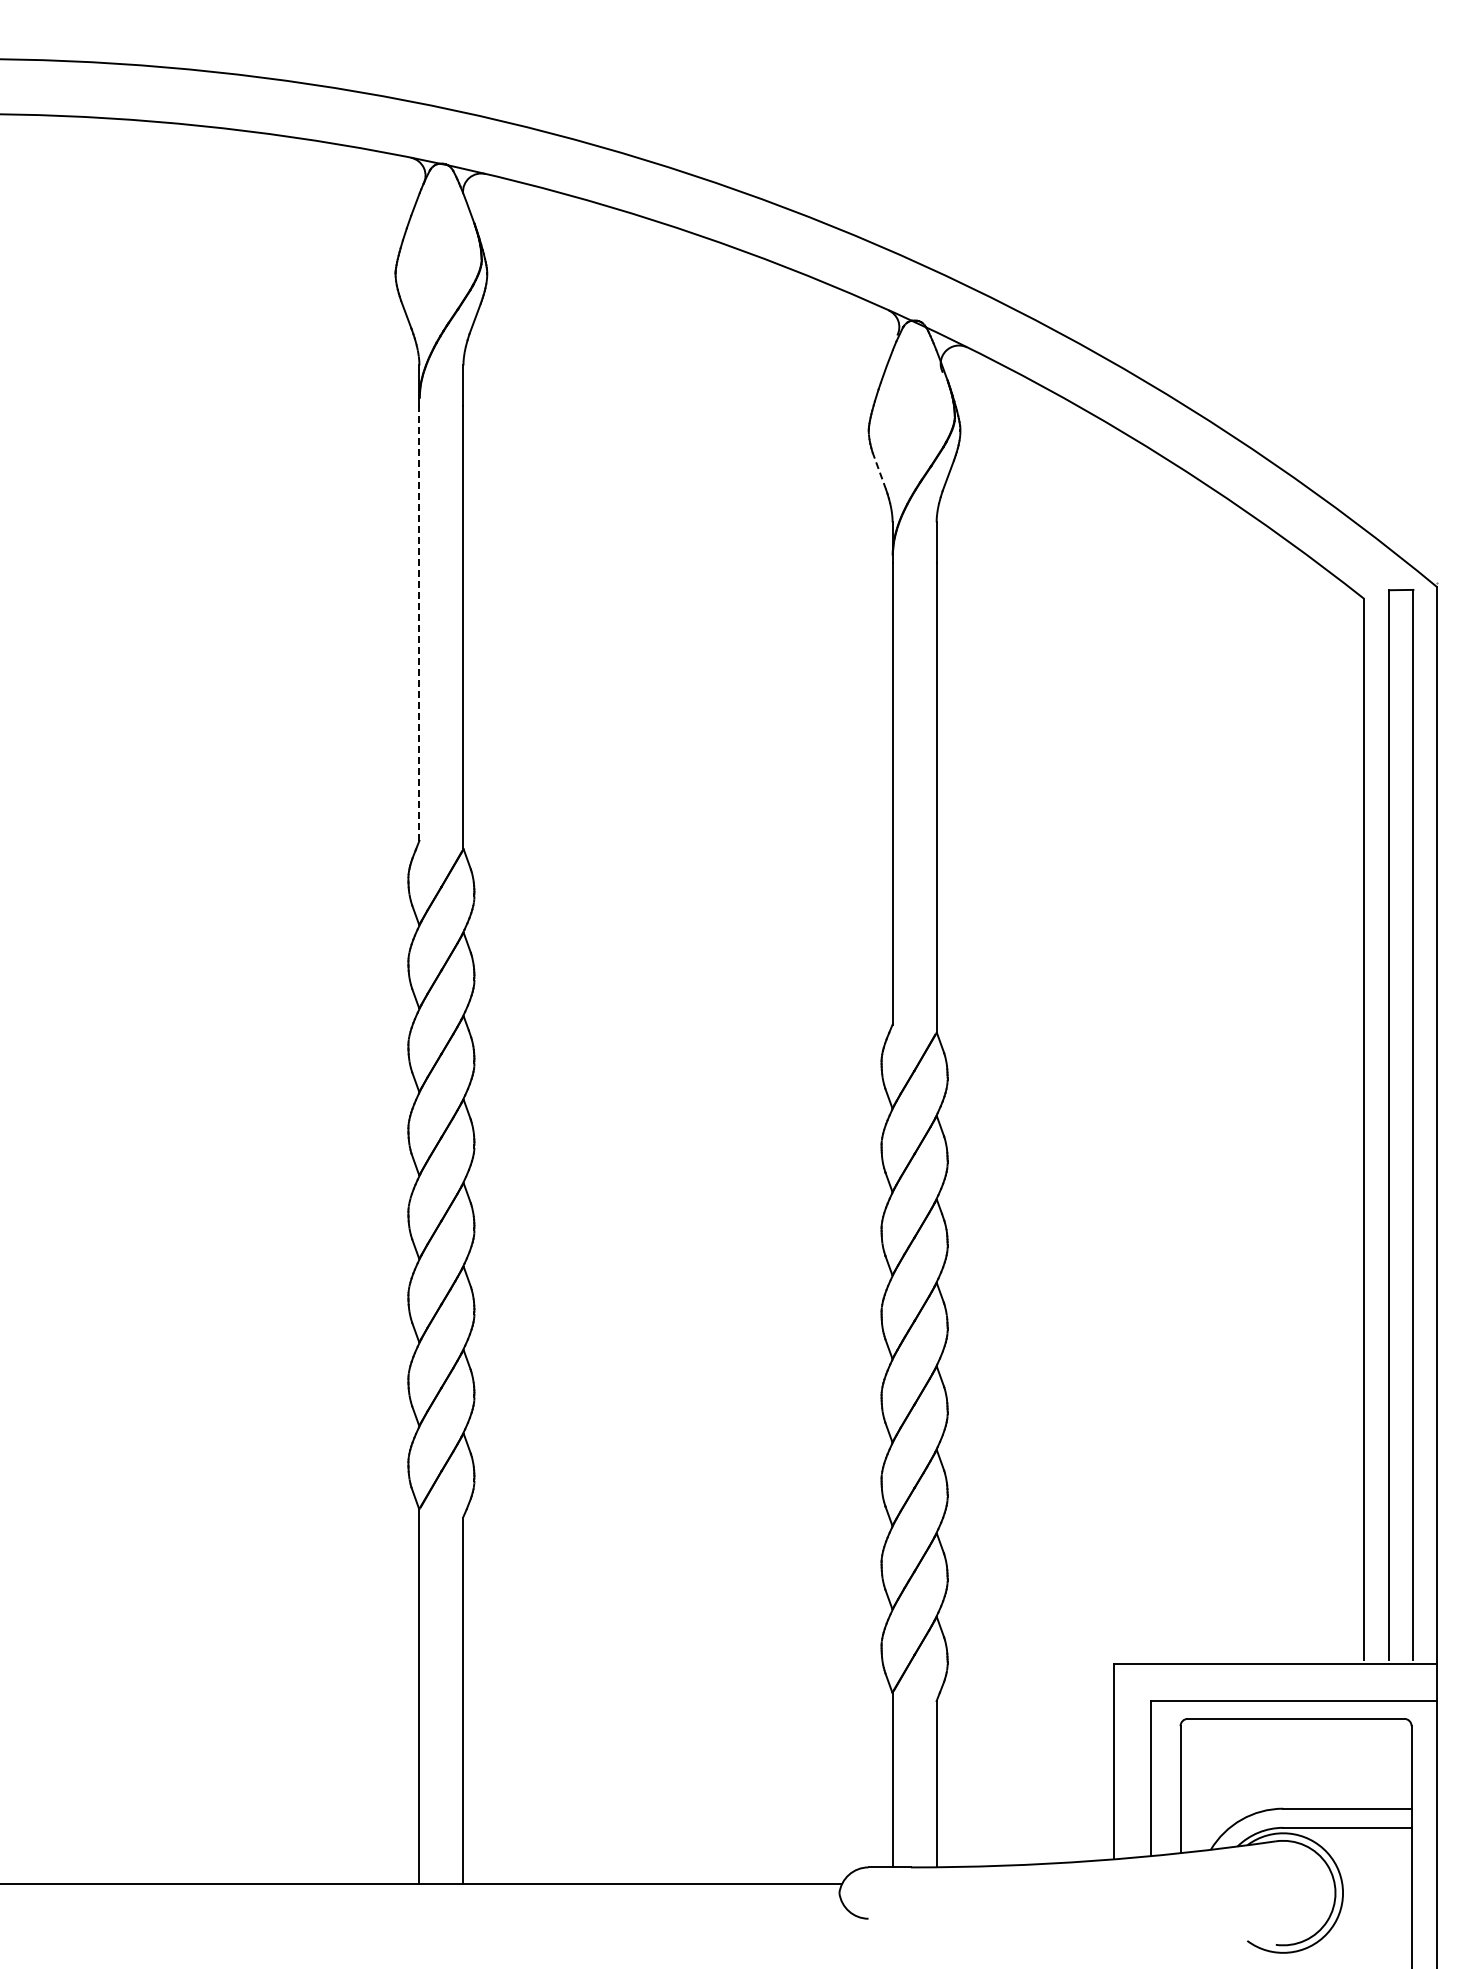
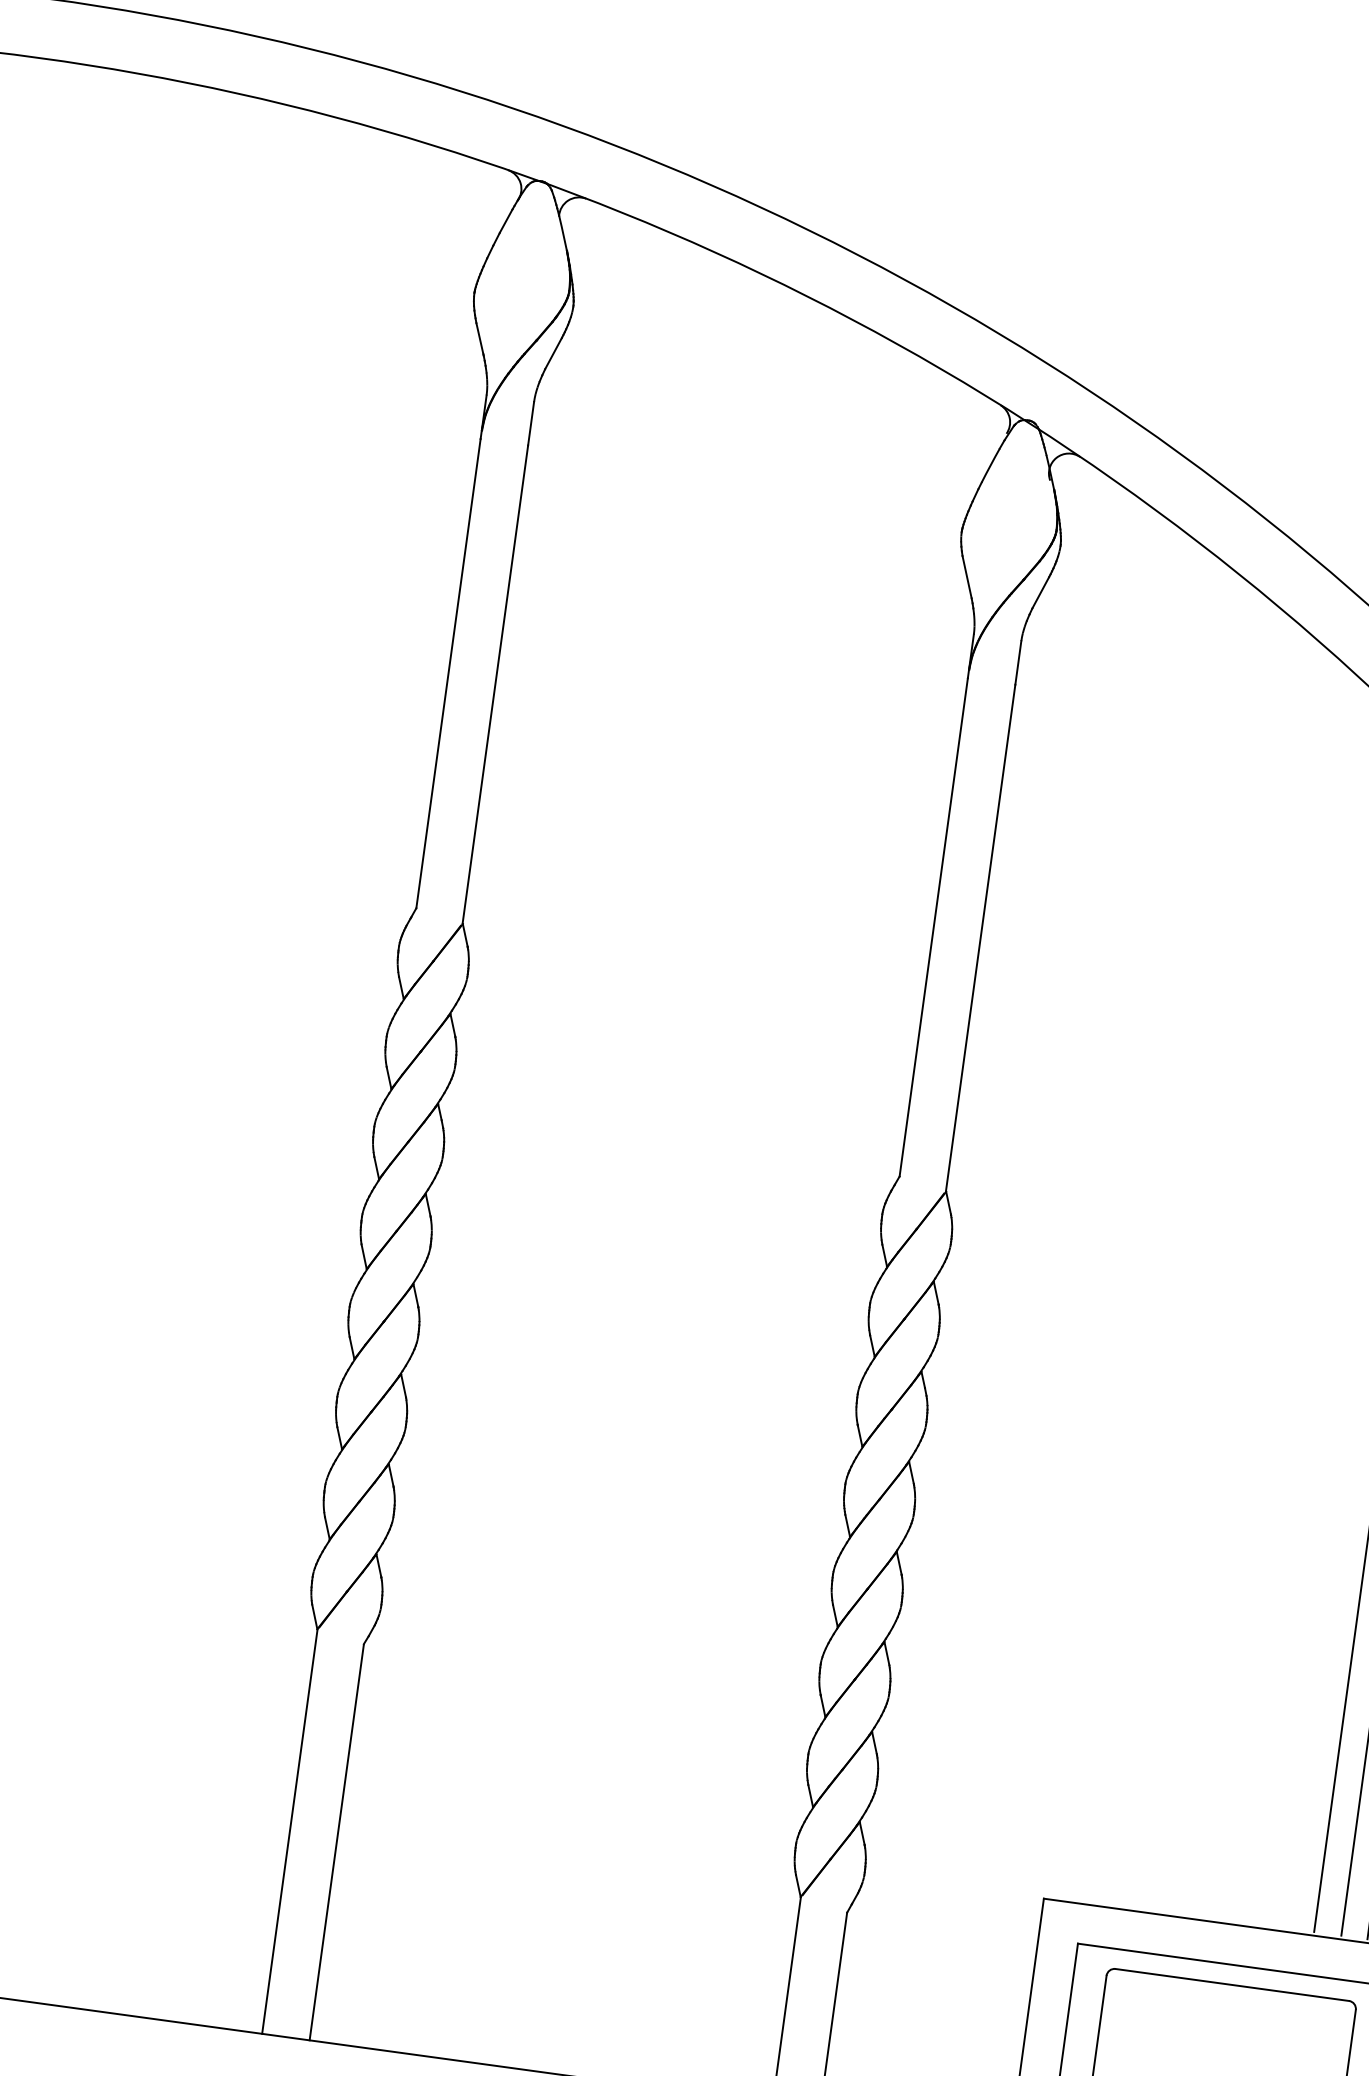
line: (879, 470) -> (967, 576), dashed -> solid
line: (419, 622) -> (448, 672), dashed -> solid

